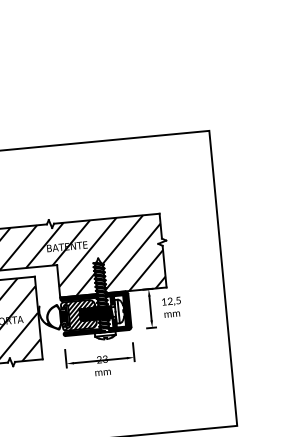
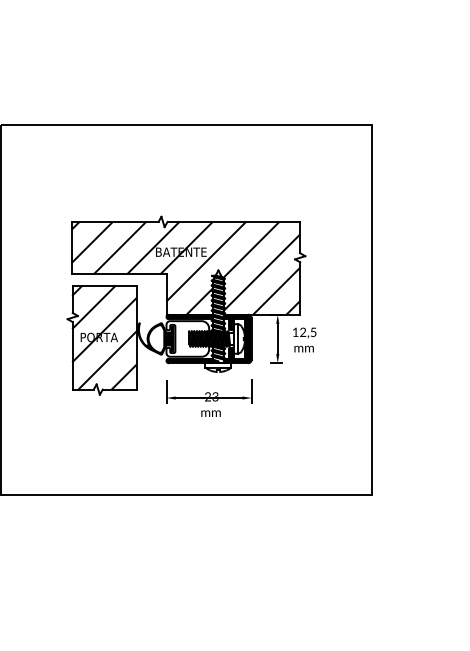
hatch: (78, 314) -> (187, 338), removed

